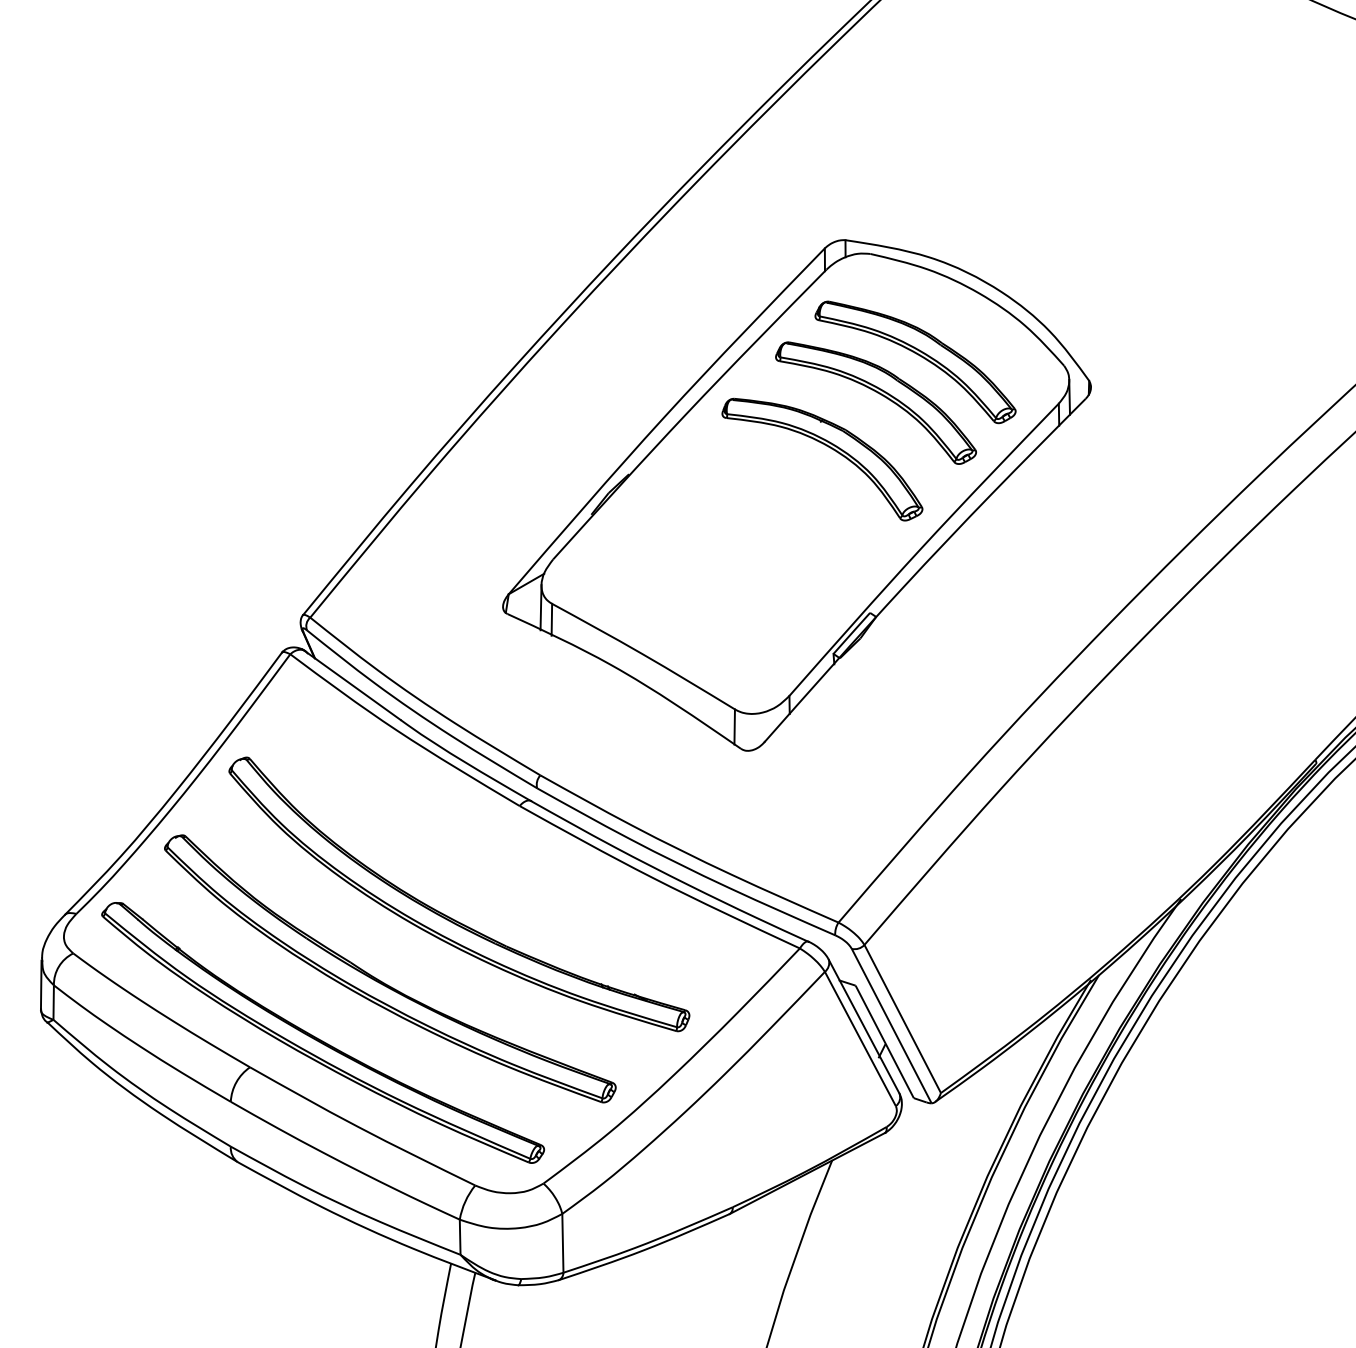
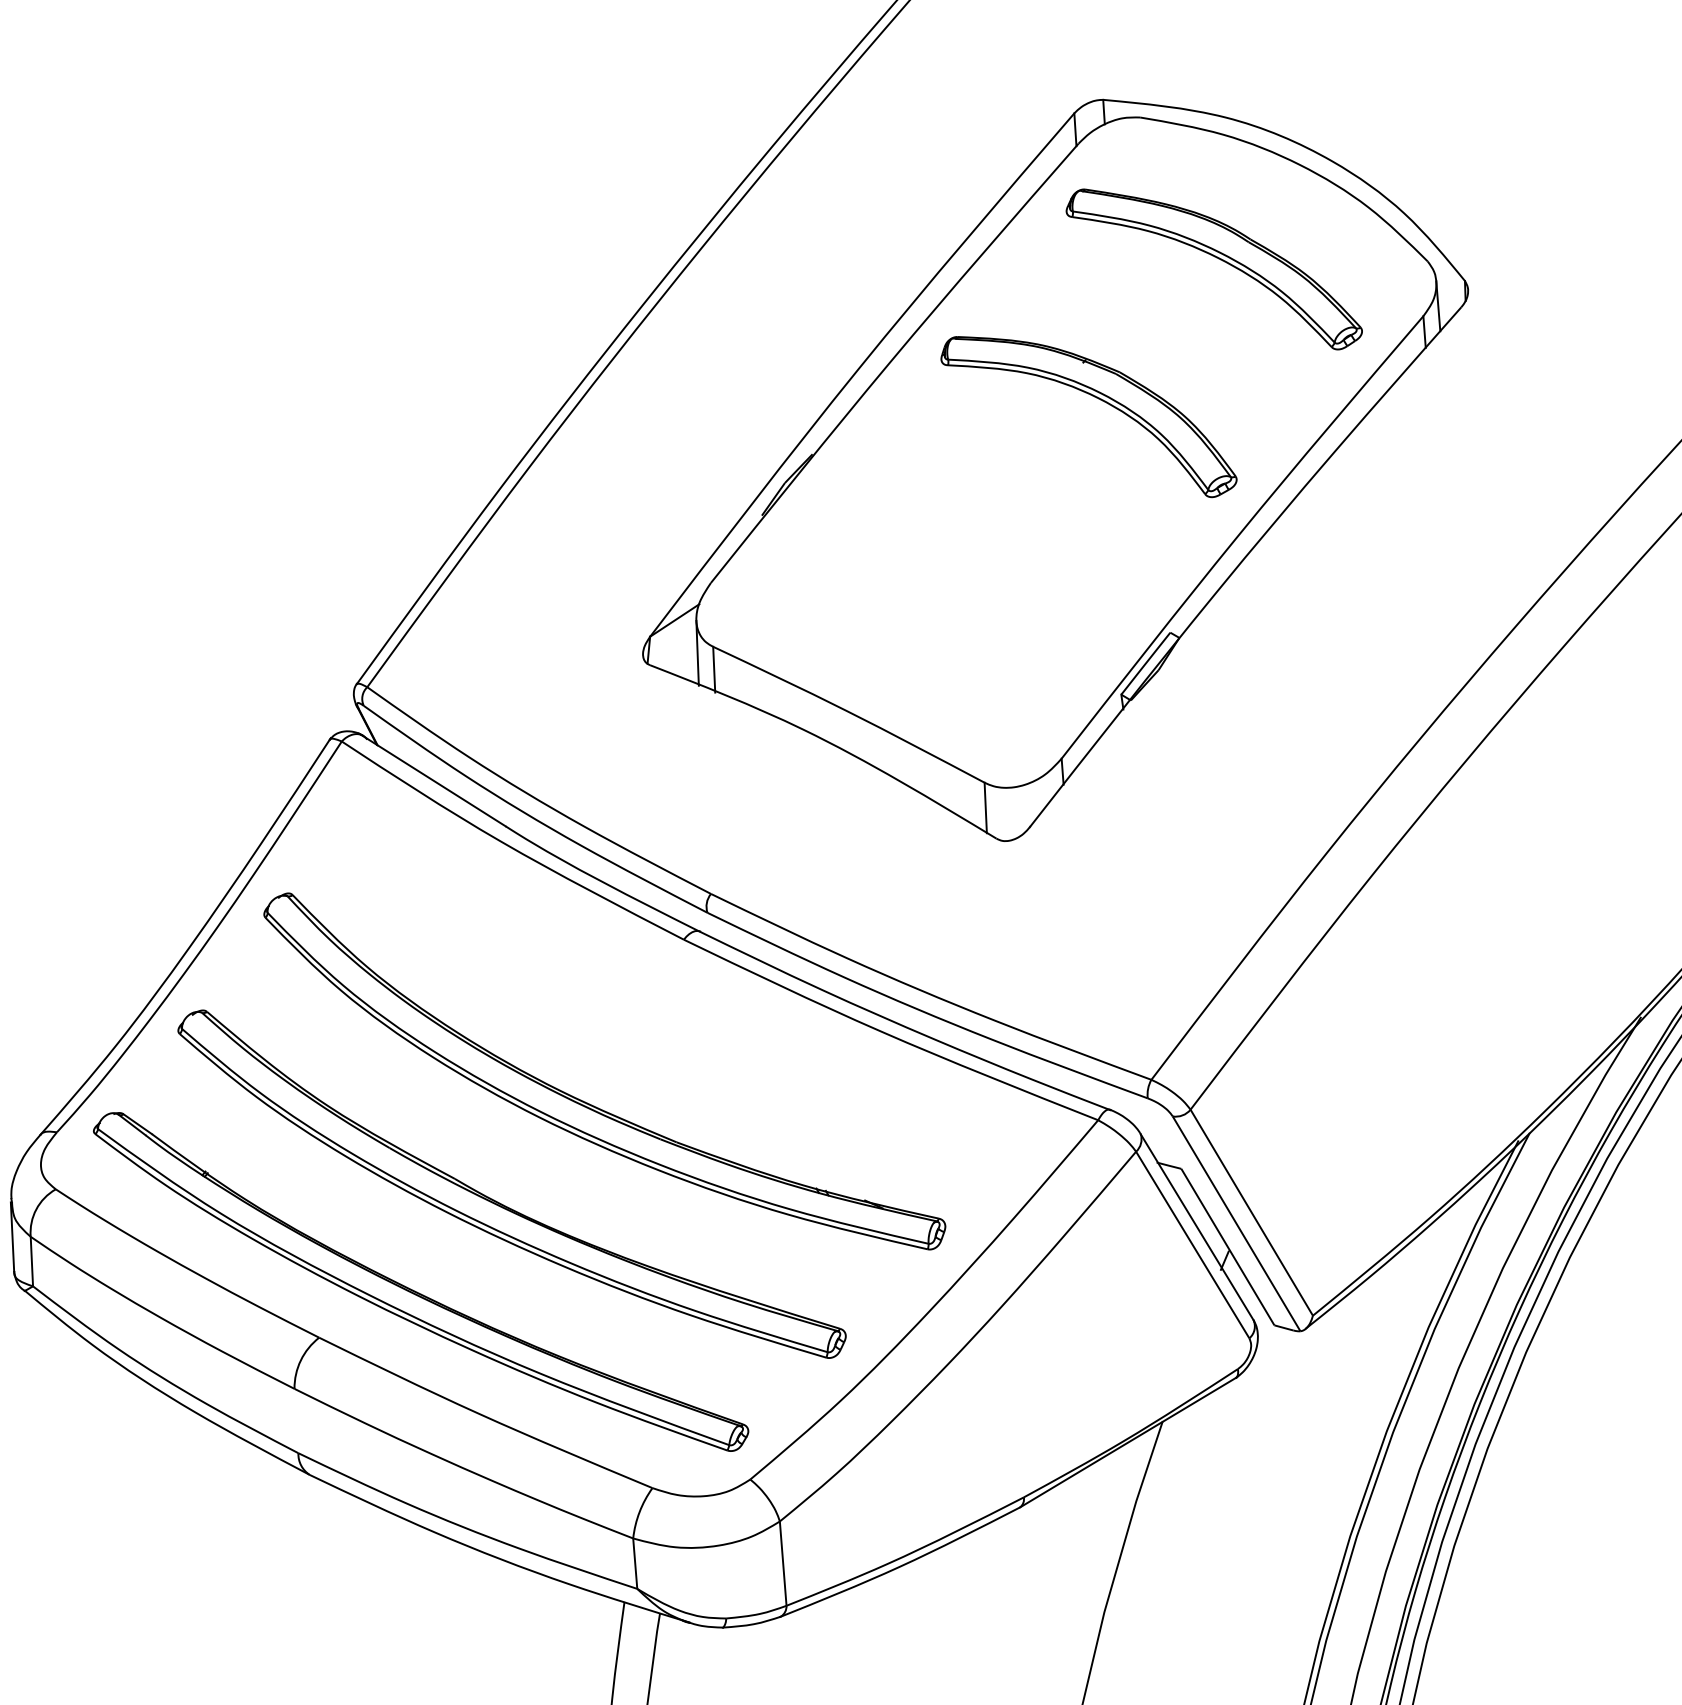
part: (879, 394) -> (1165, 318), removed

